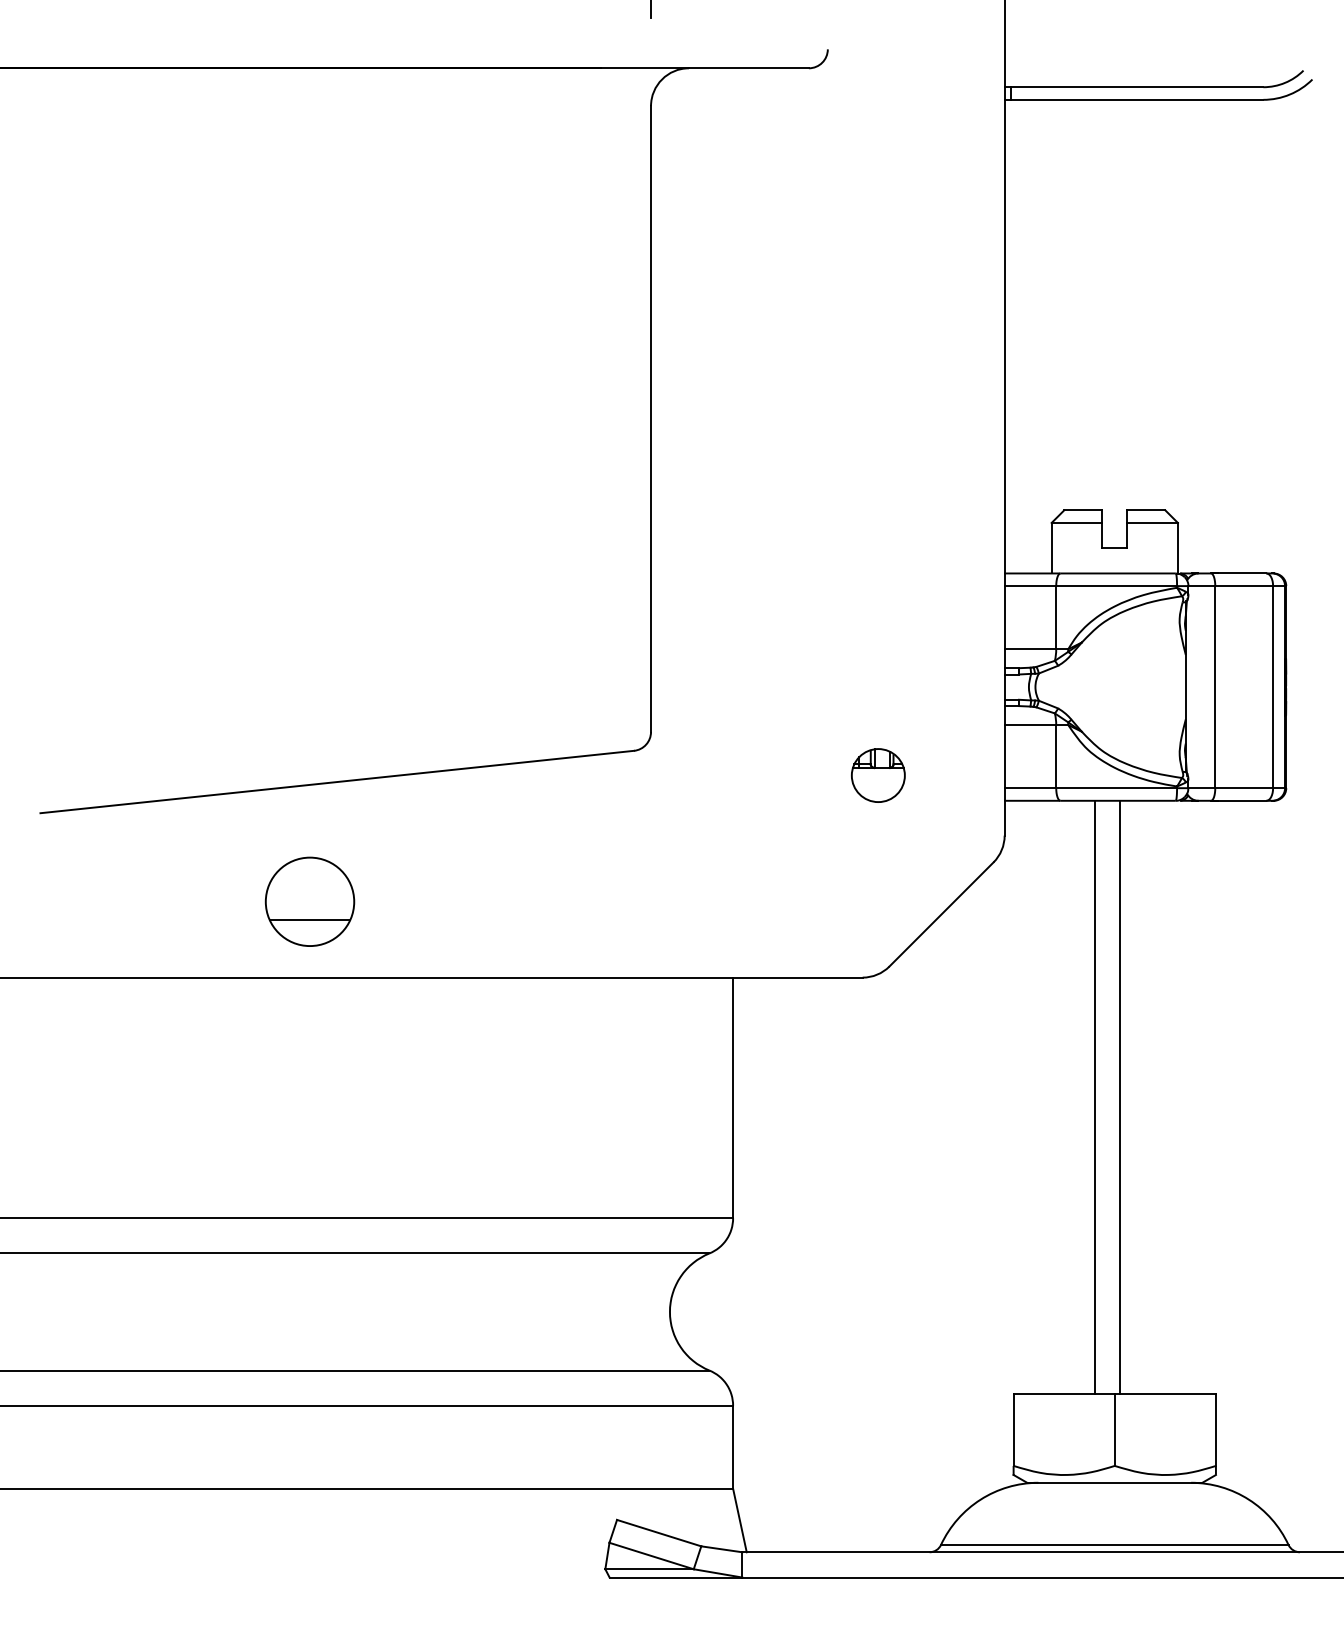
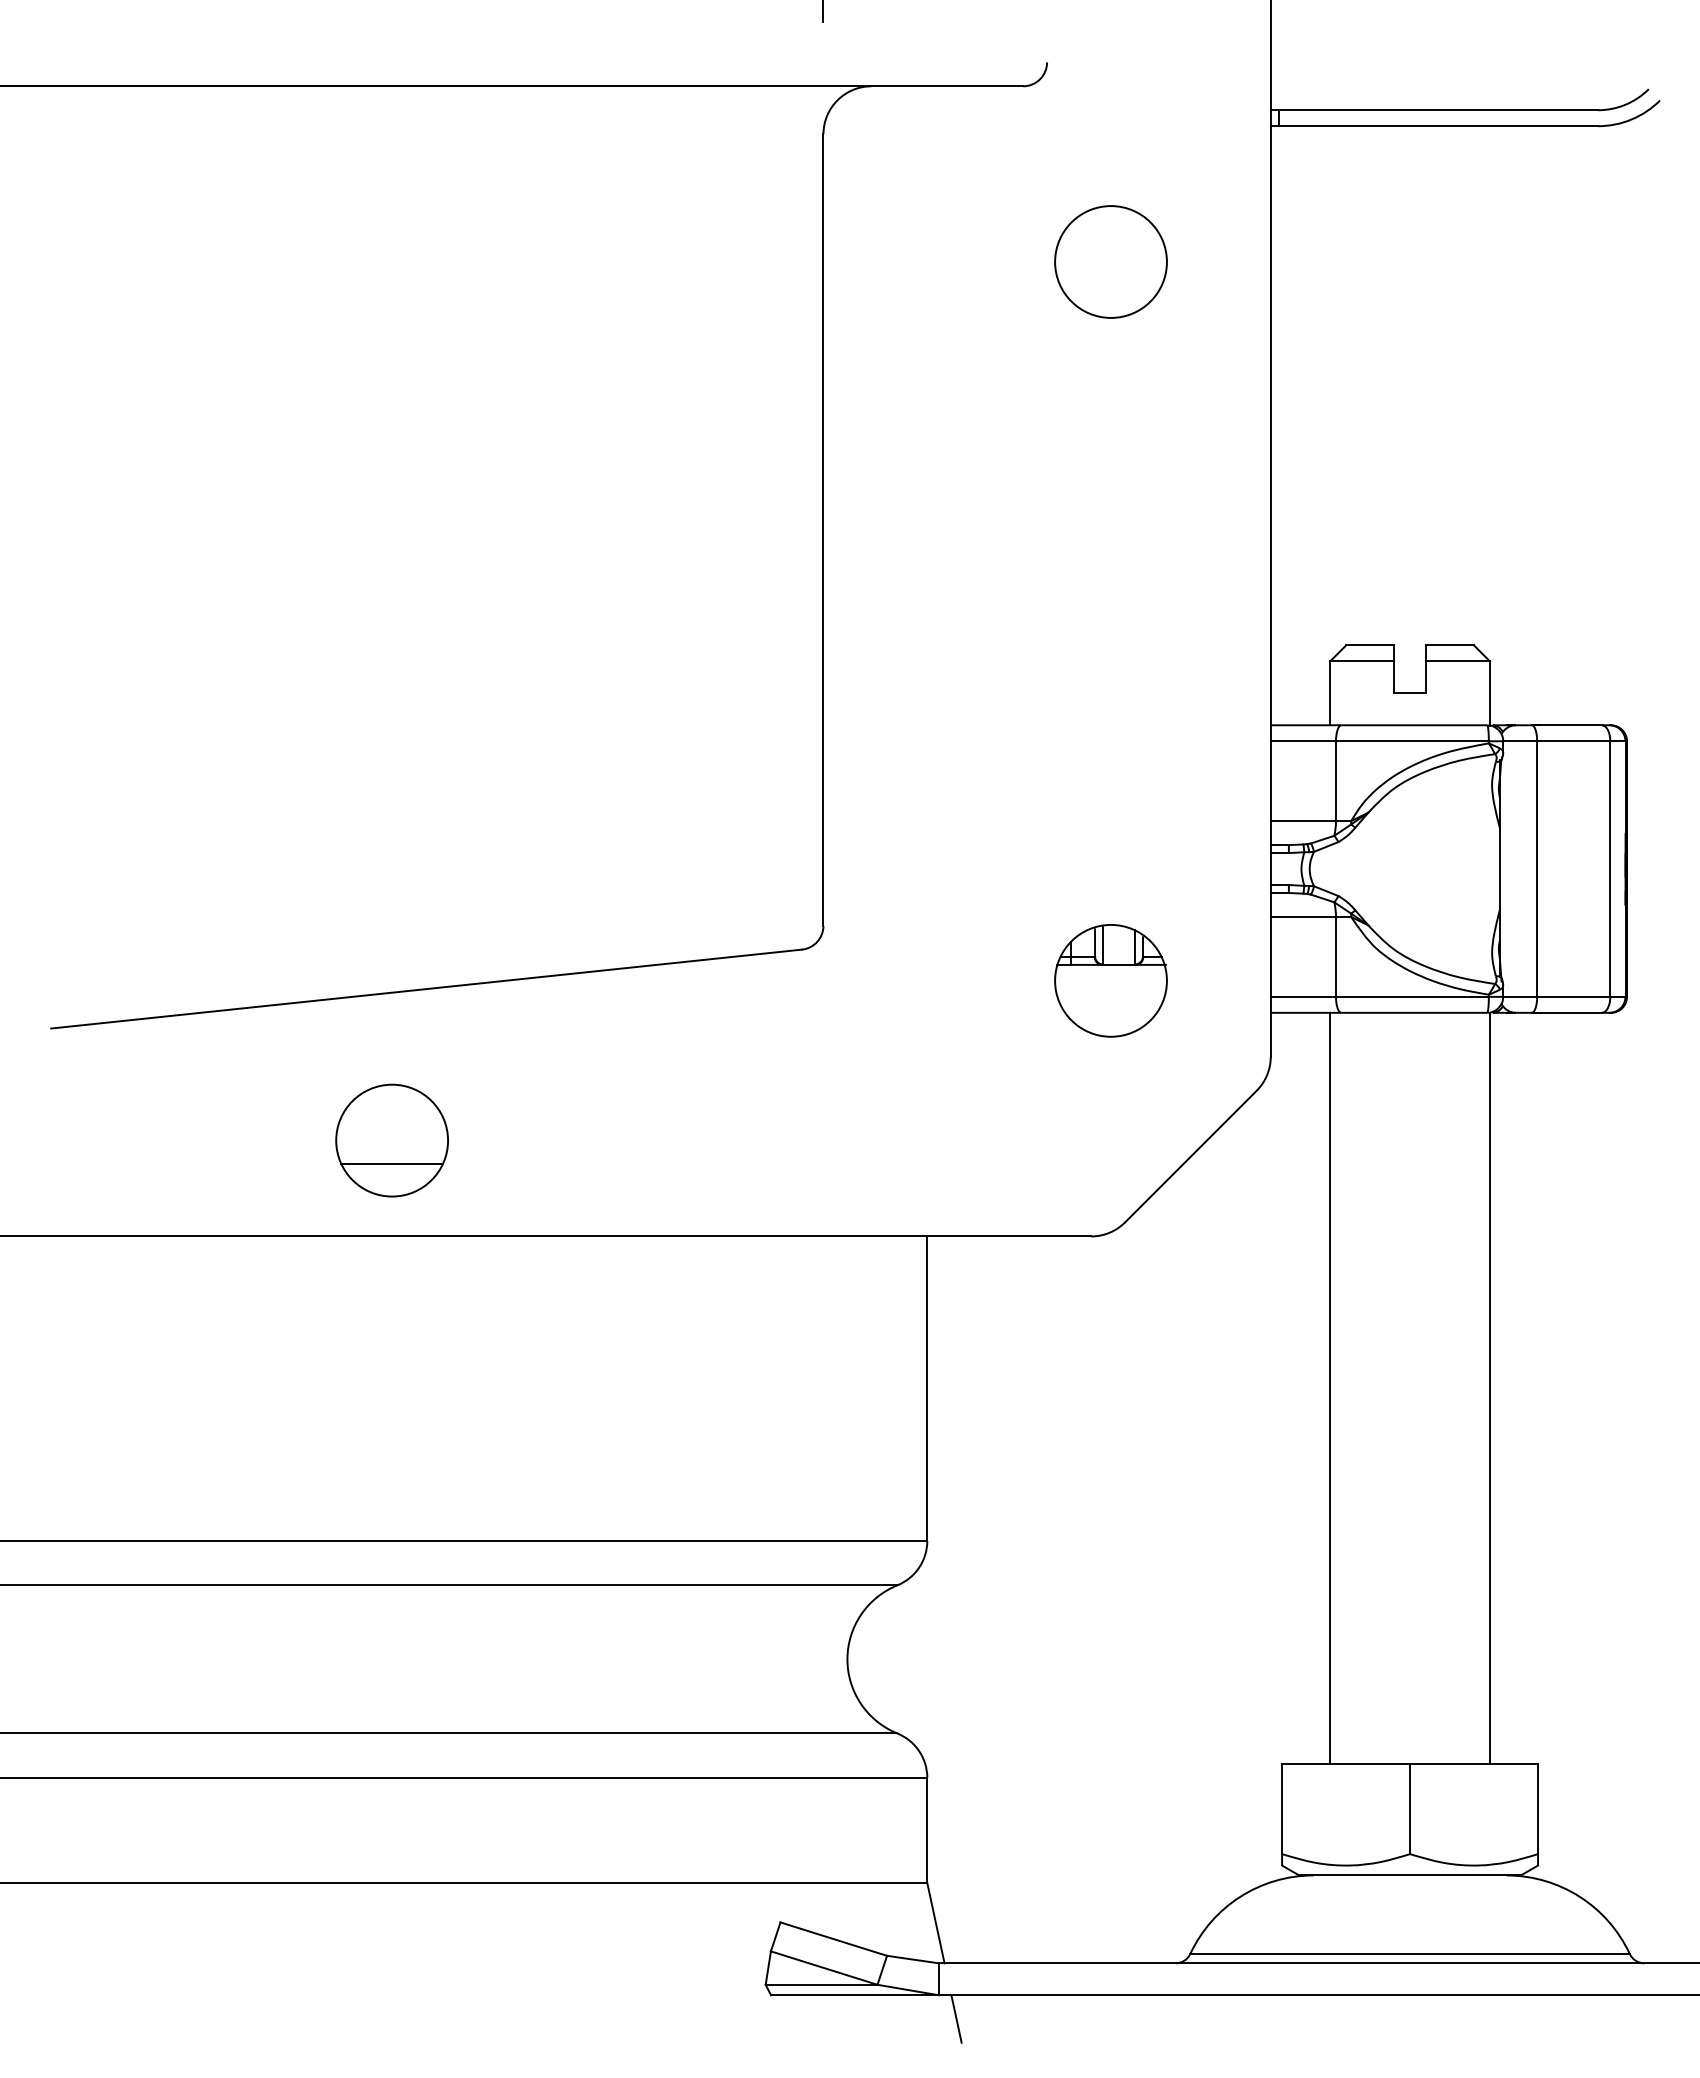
circle: (877, 206) -> (1110, 261), added
part: (877, 775) -> (1110, 980), size x1.67
line: (1095, 1097) -> (1330, 1387), moved
line: (1119, 1097) -> (1489, 1387), moved
line: (756, 1595) -> (956, 2018), added

